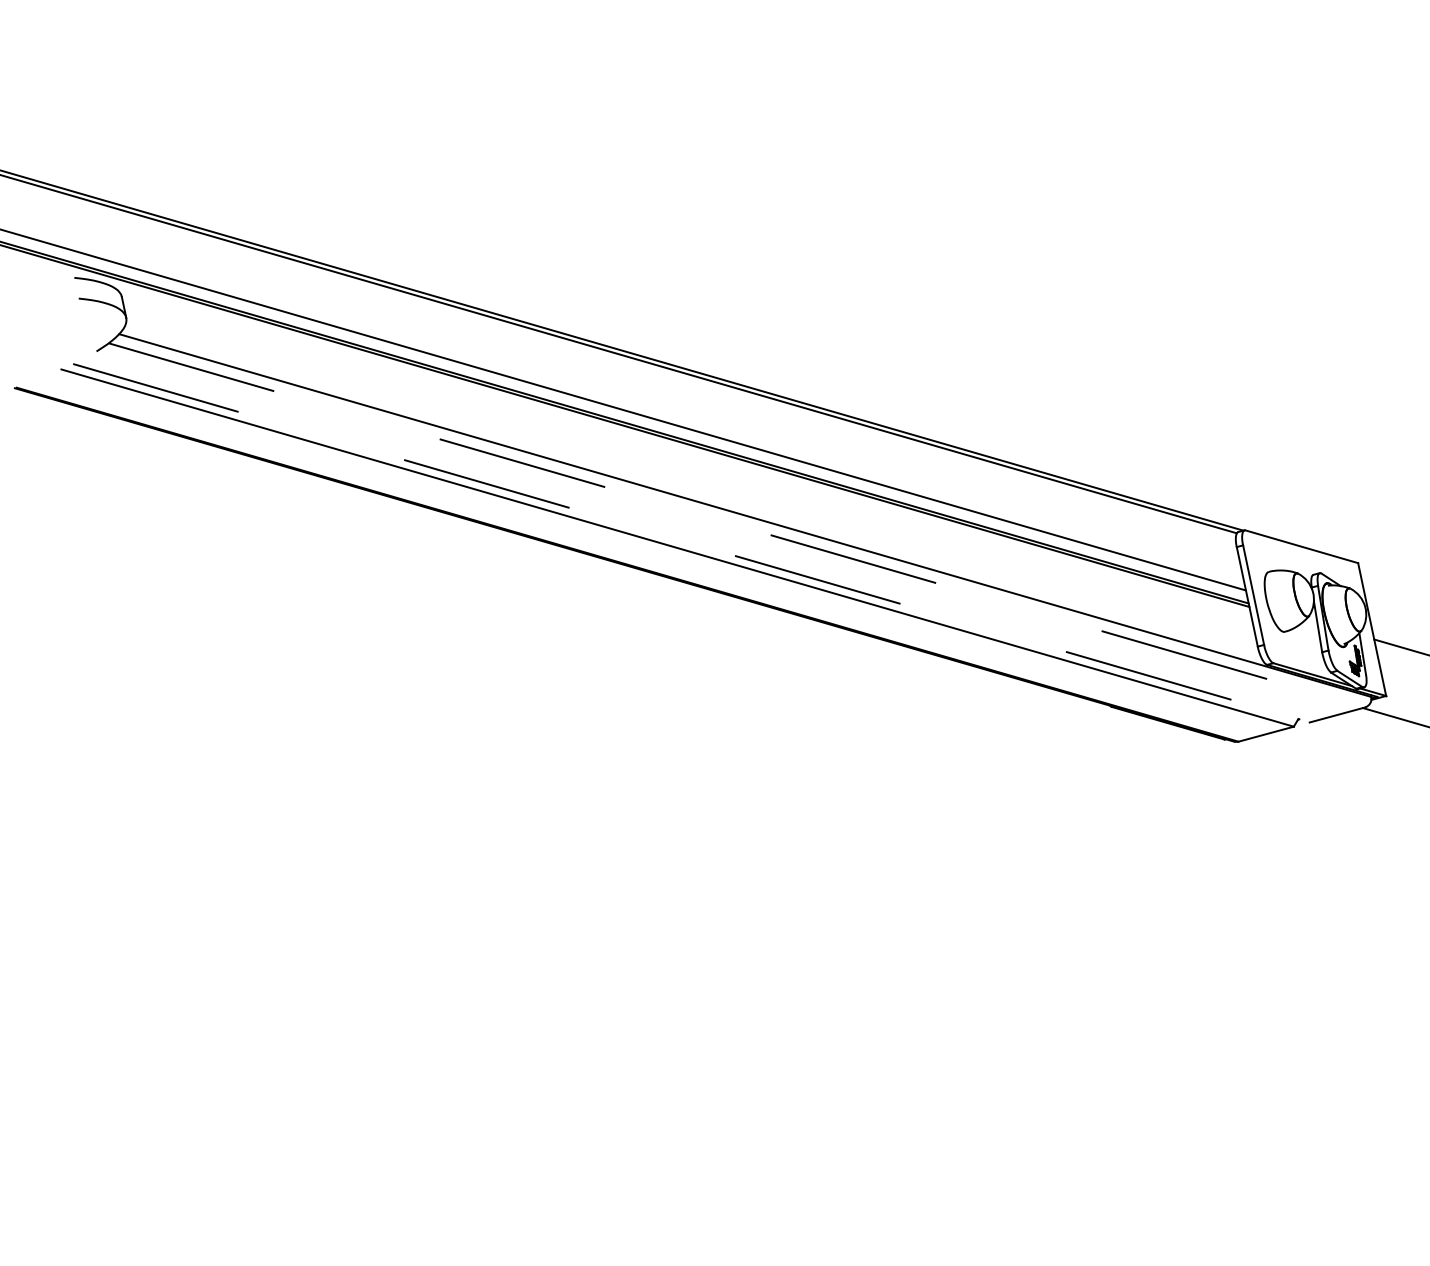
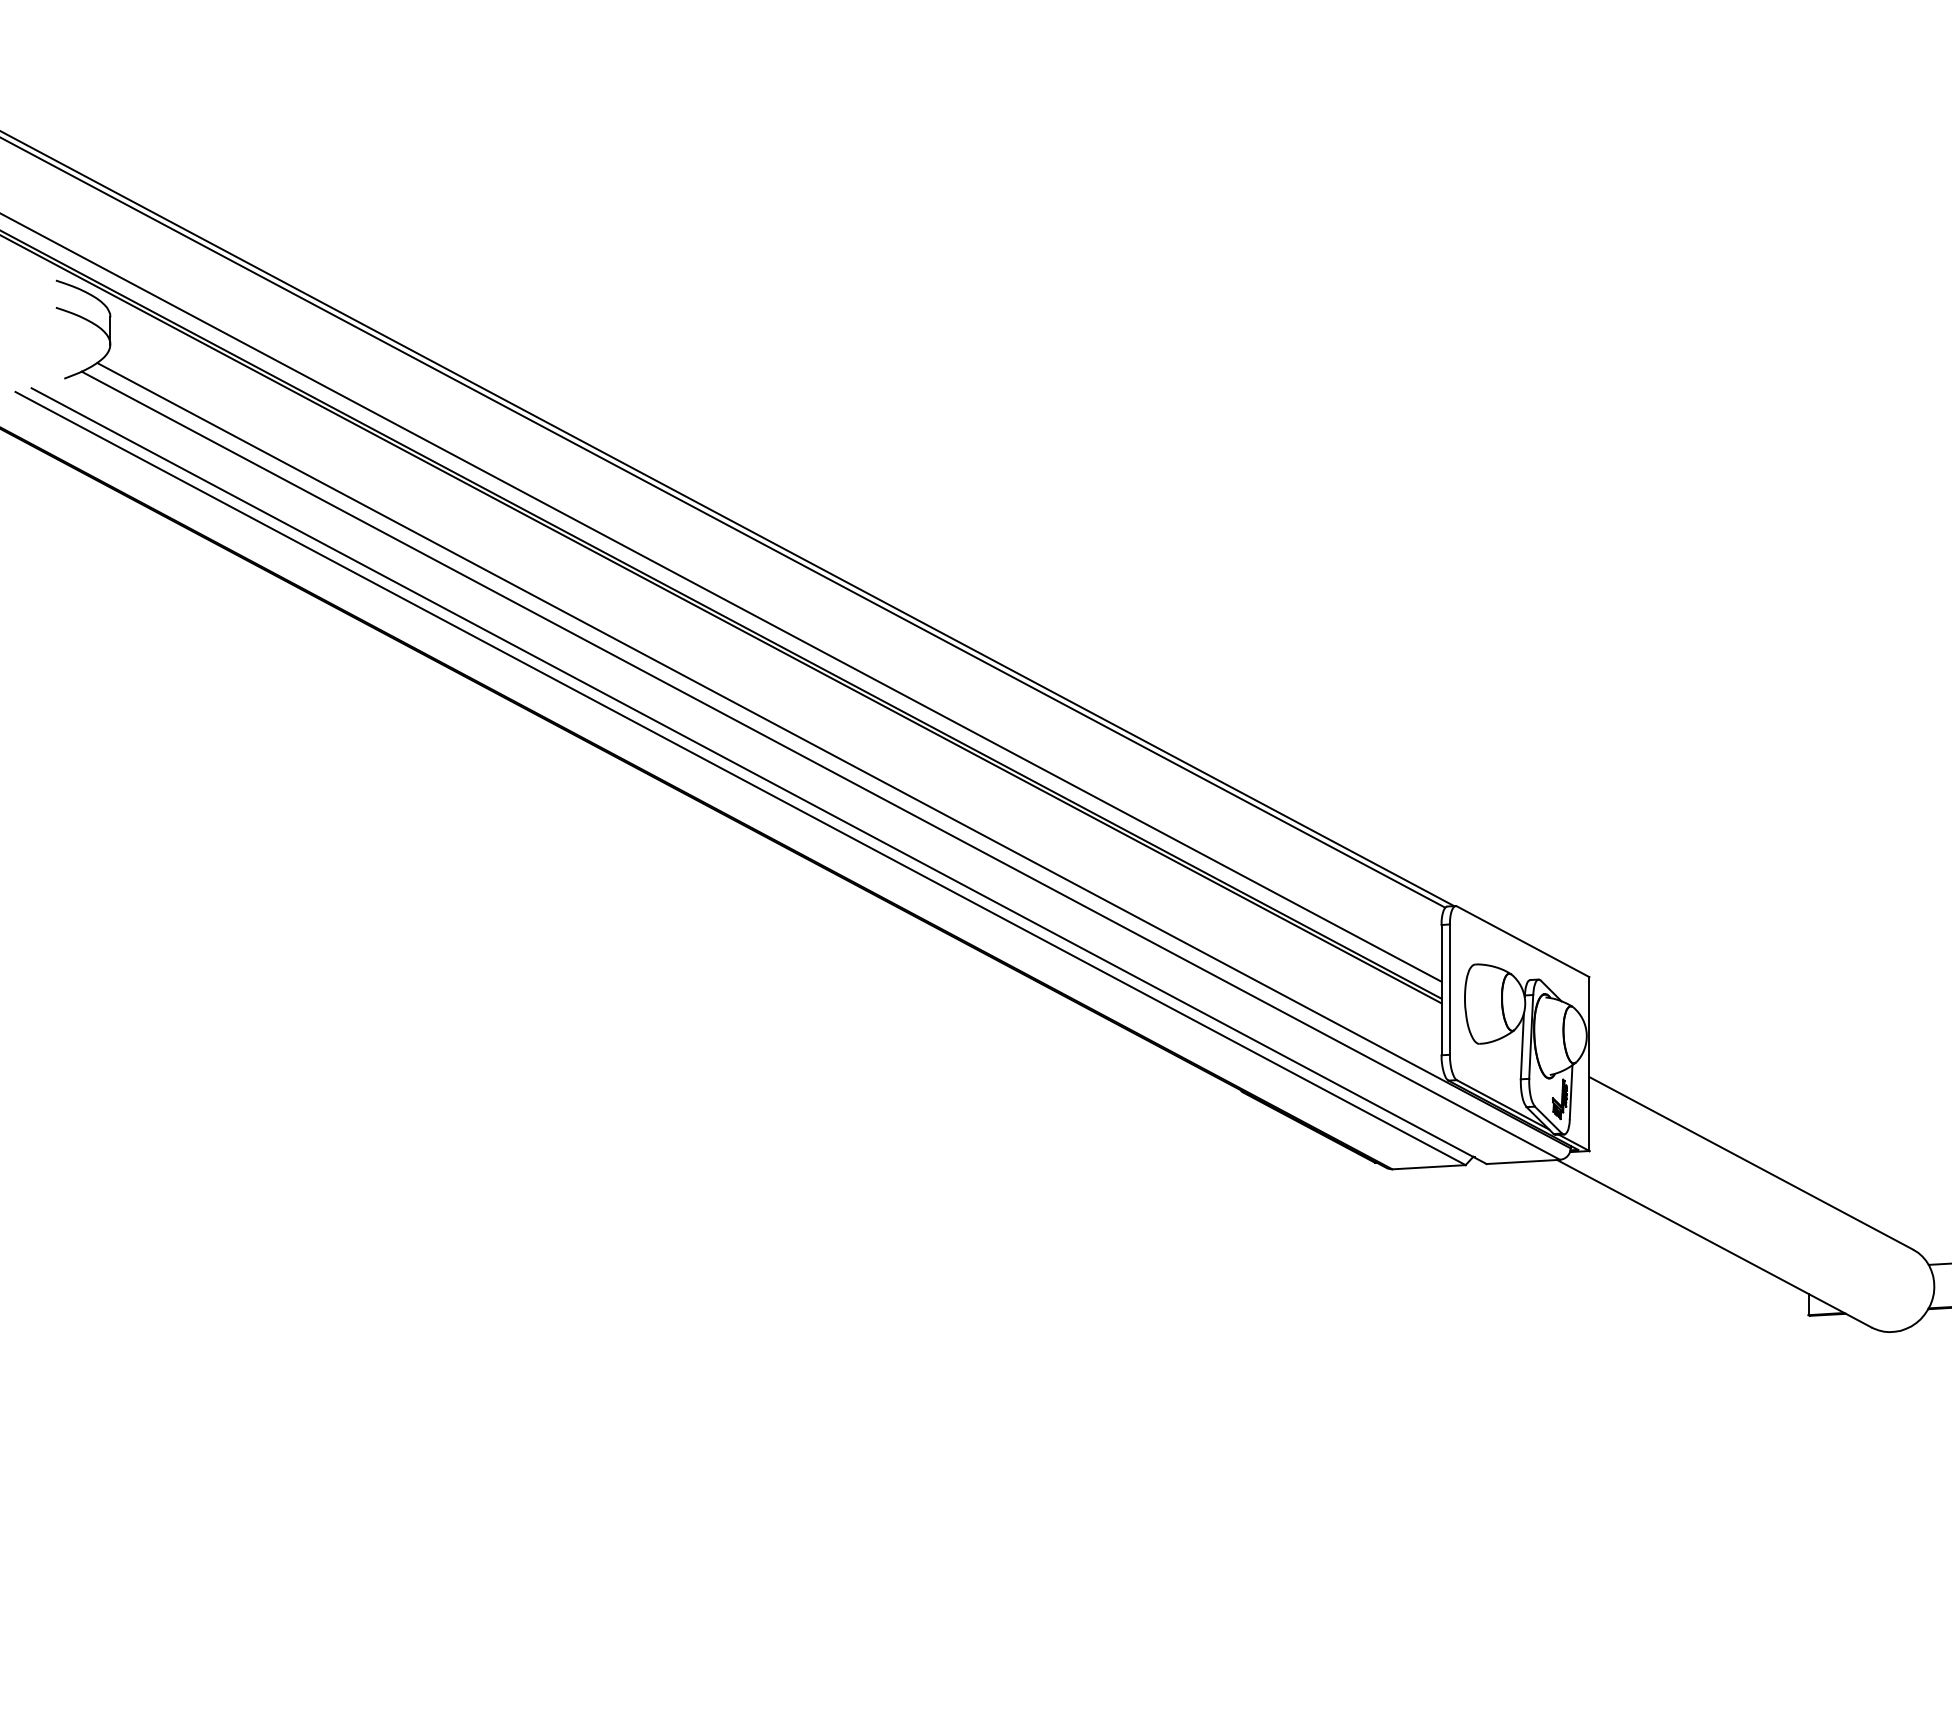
line: (736, 525) -> (820, 765), dashed -> solid
line: (691, 543) -> (759, 776), dashed -> solid

